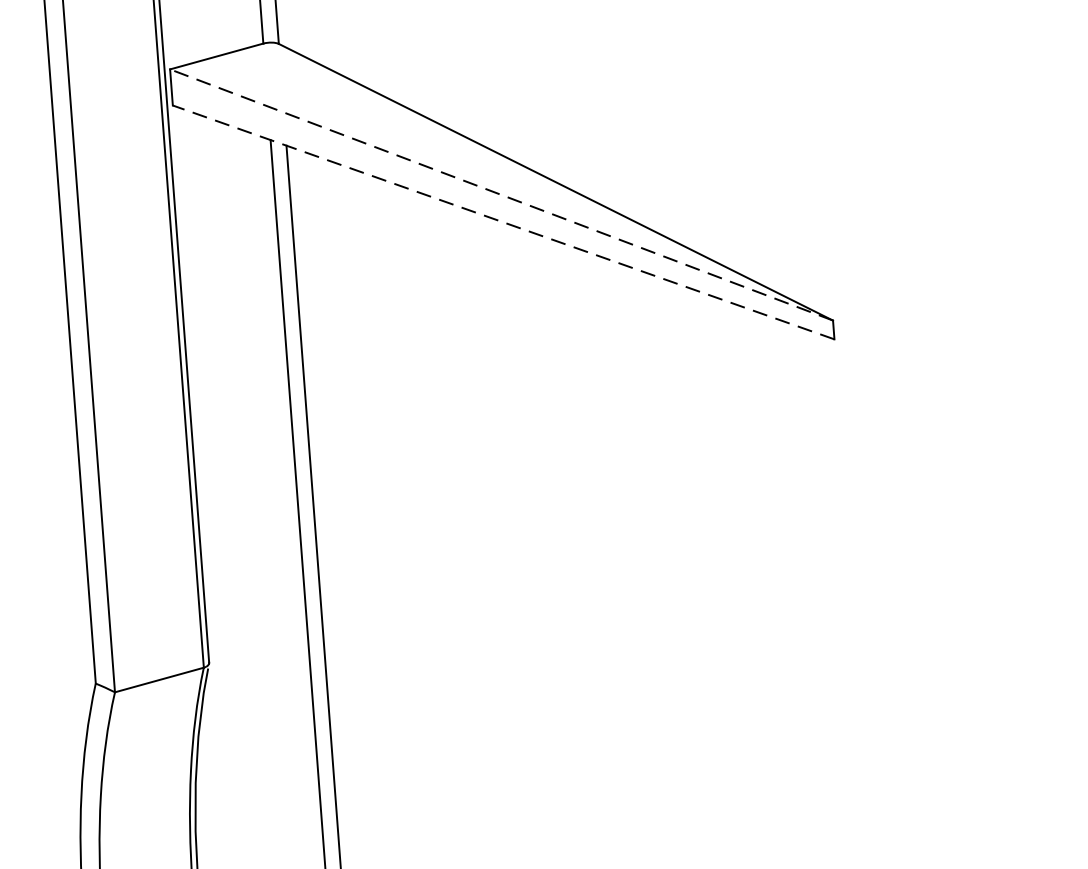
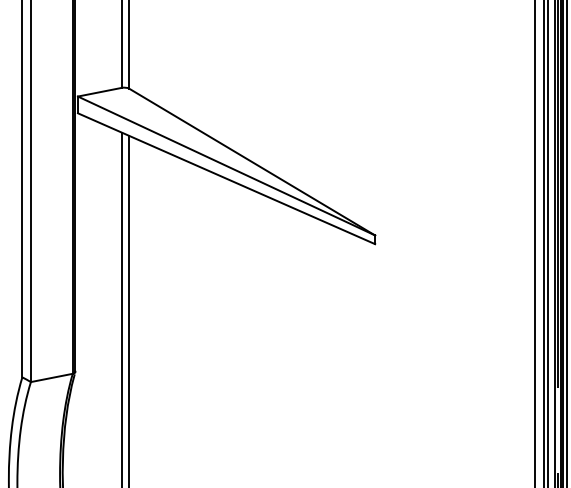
line: (501, 193) -> (226, 165), dashed -> solid
line: (503, 221) -> (226, 178), dashed -> solid

